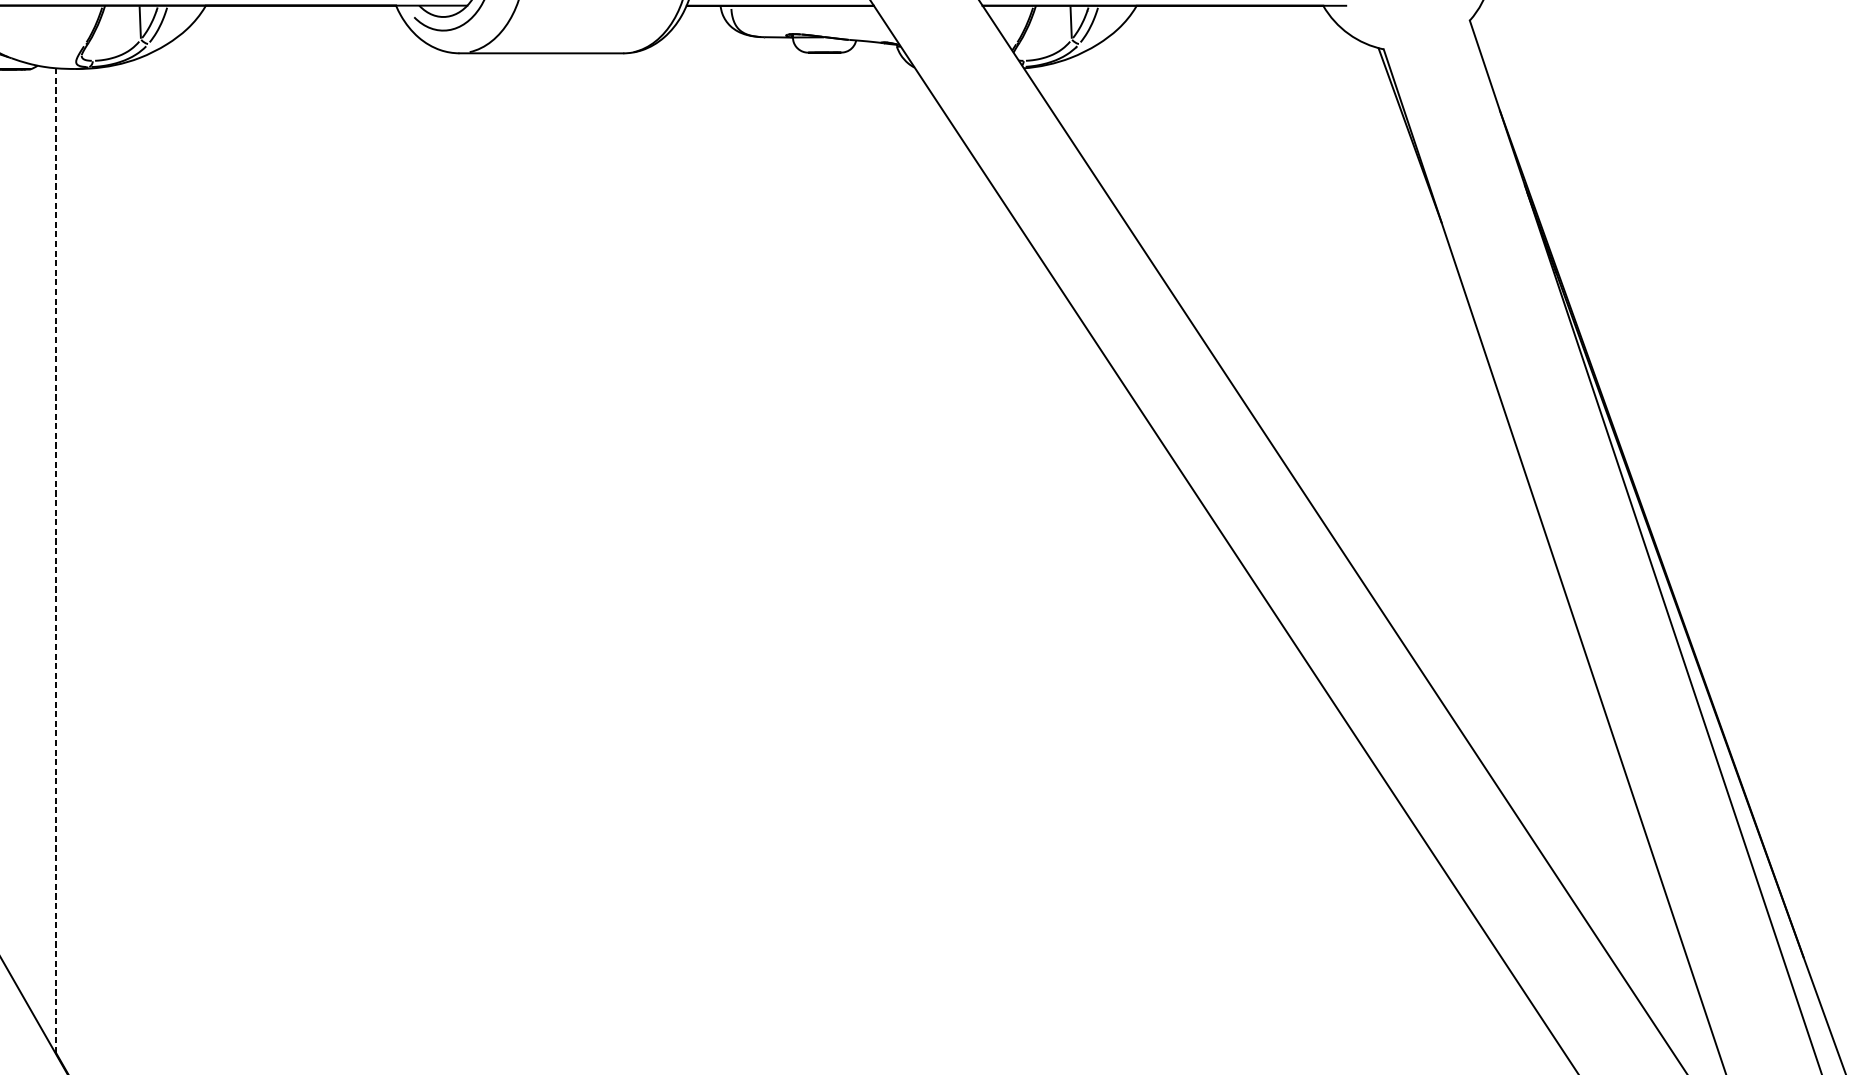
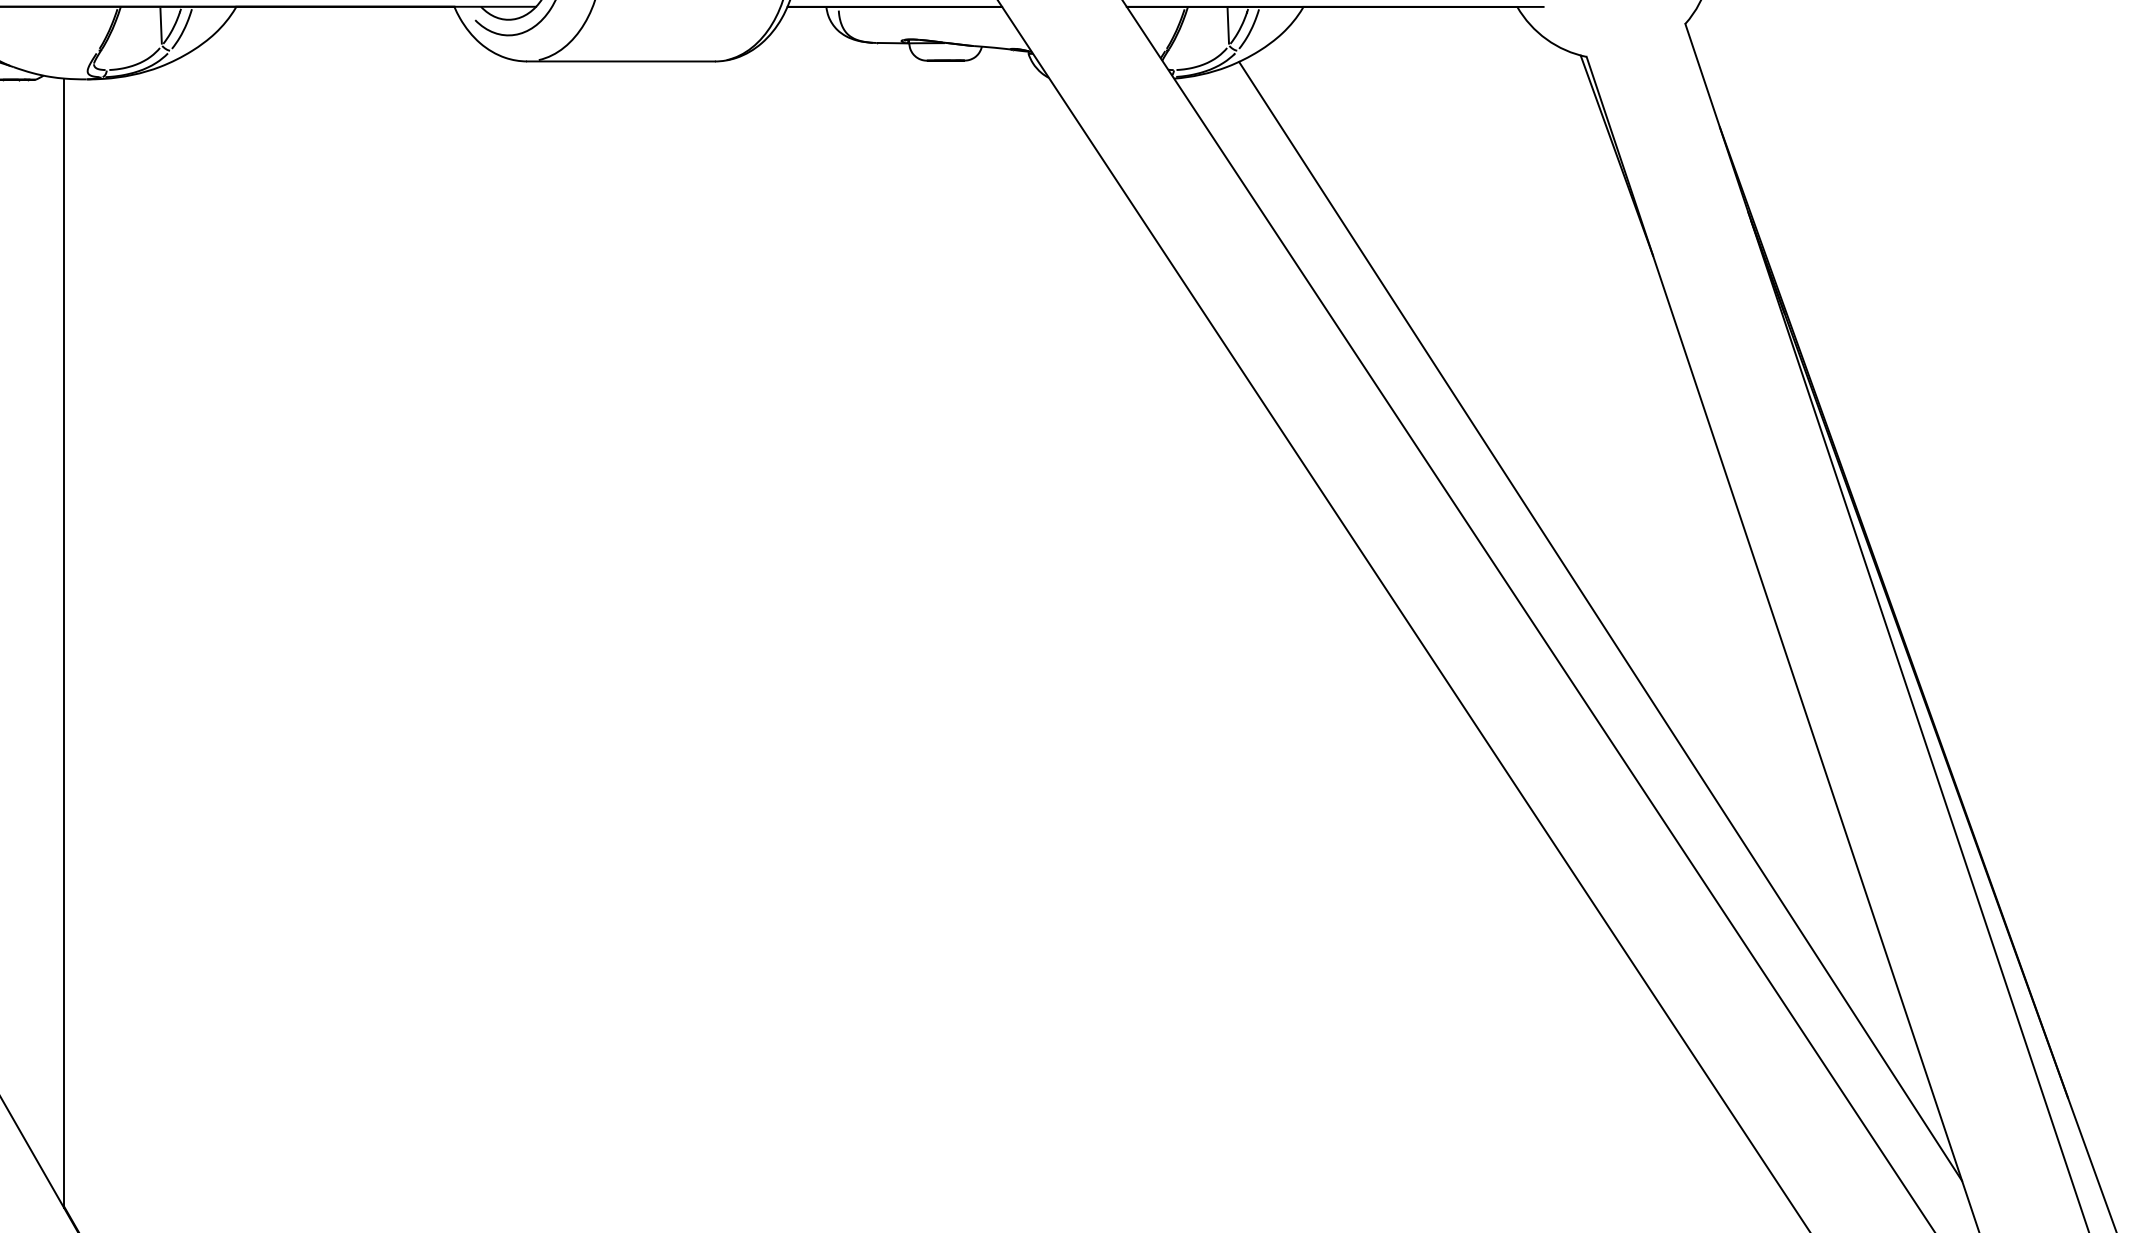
line: (1395, 540) -> (1600, 620), added
line: (55, 561) -> (64, 643), dashed -> solid

